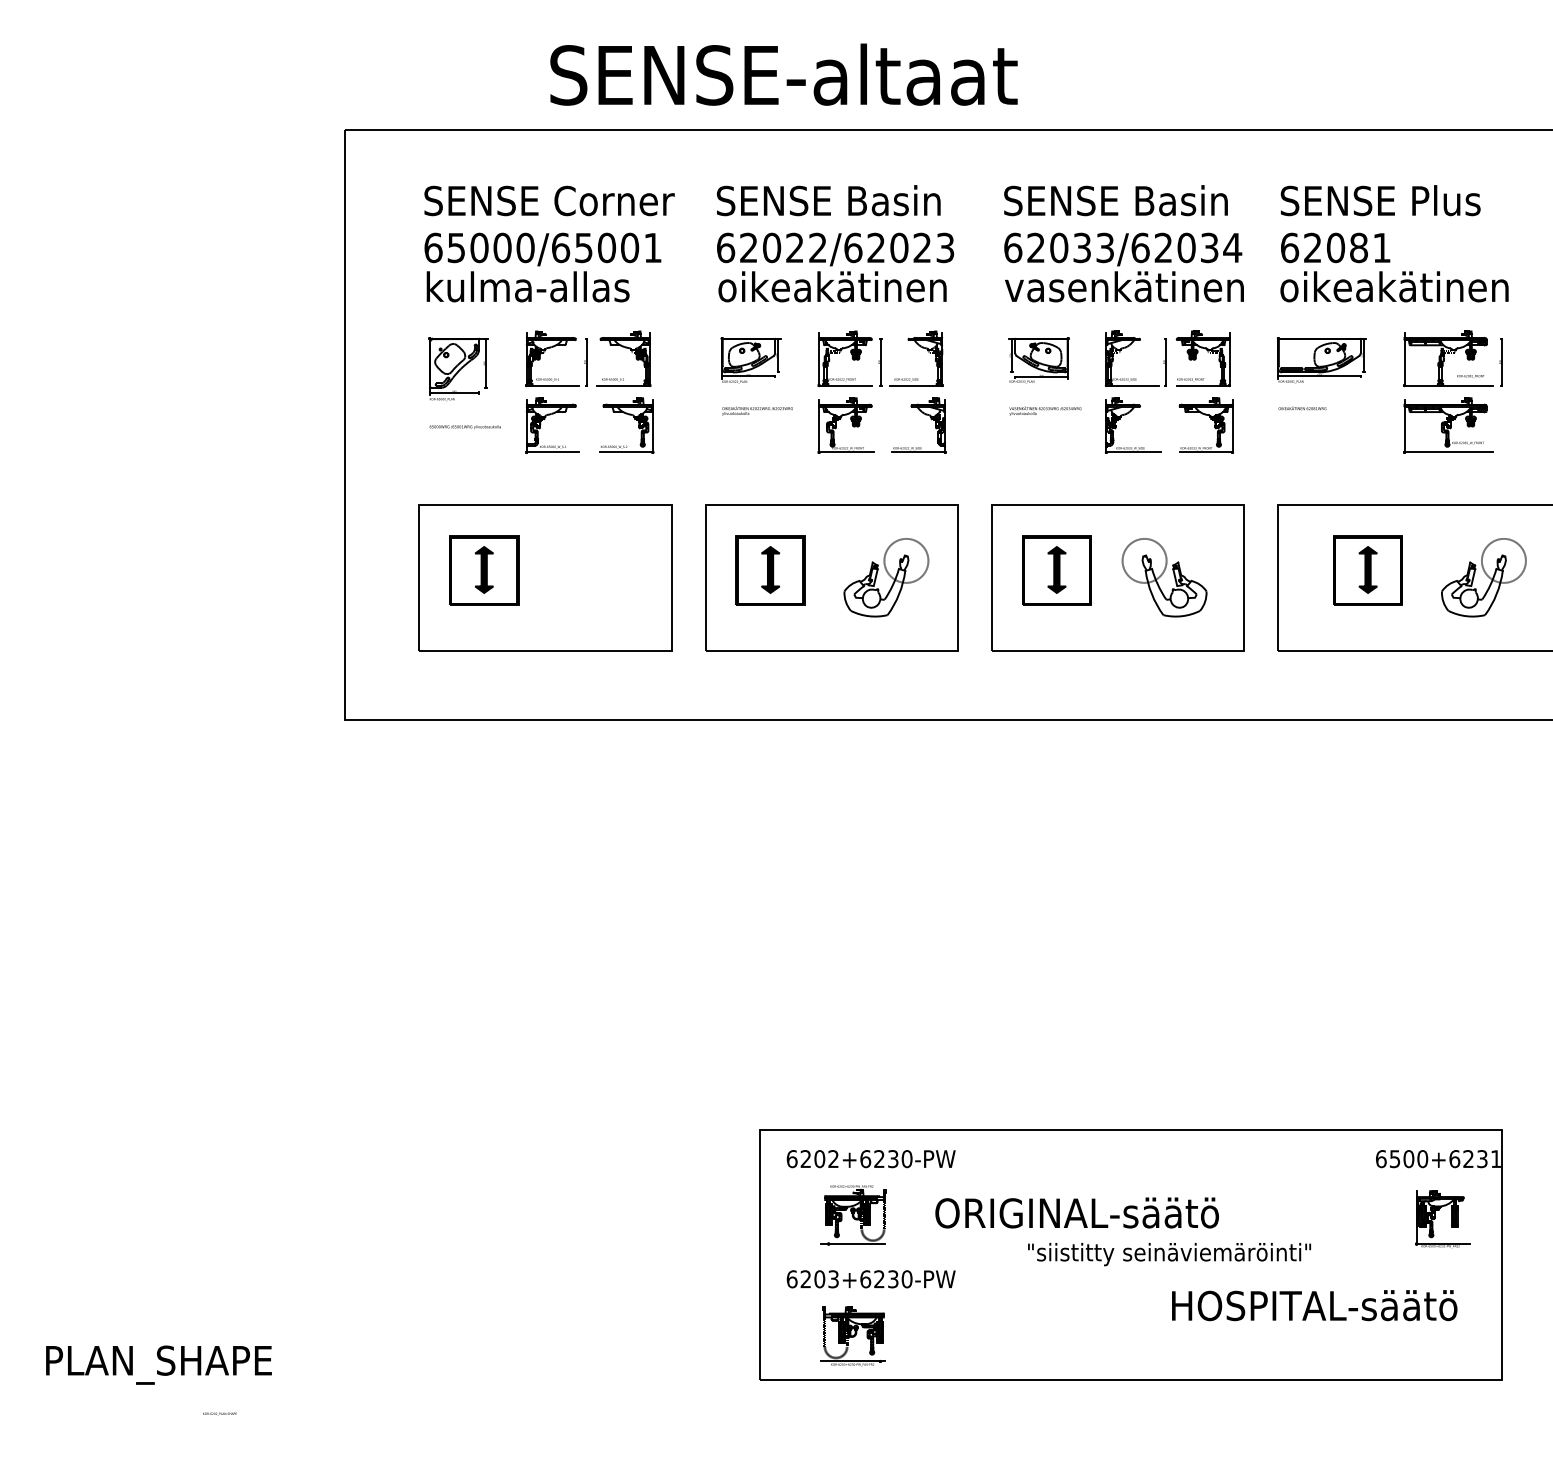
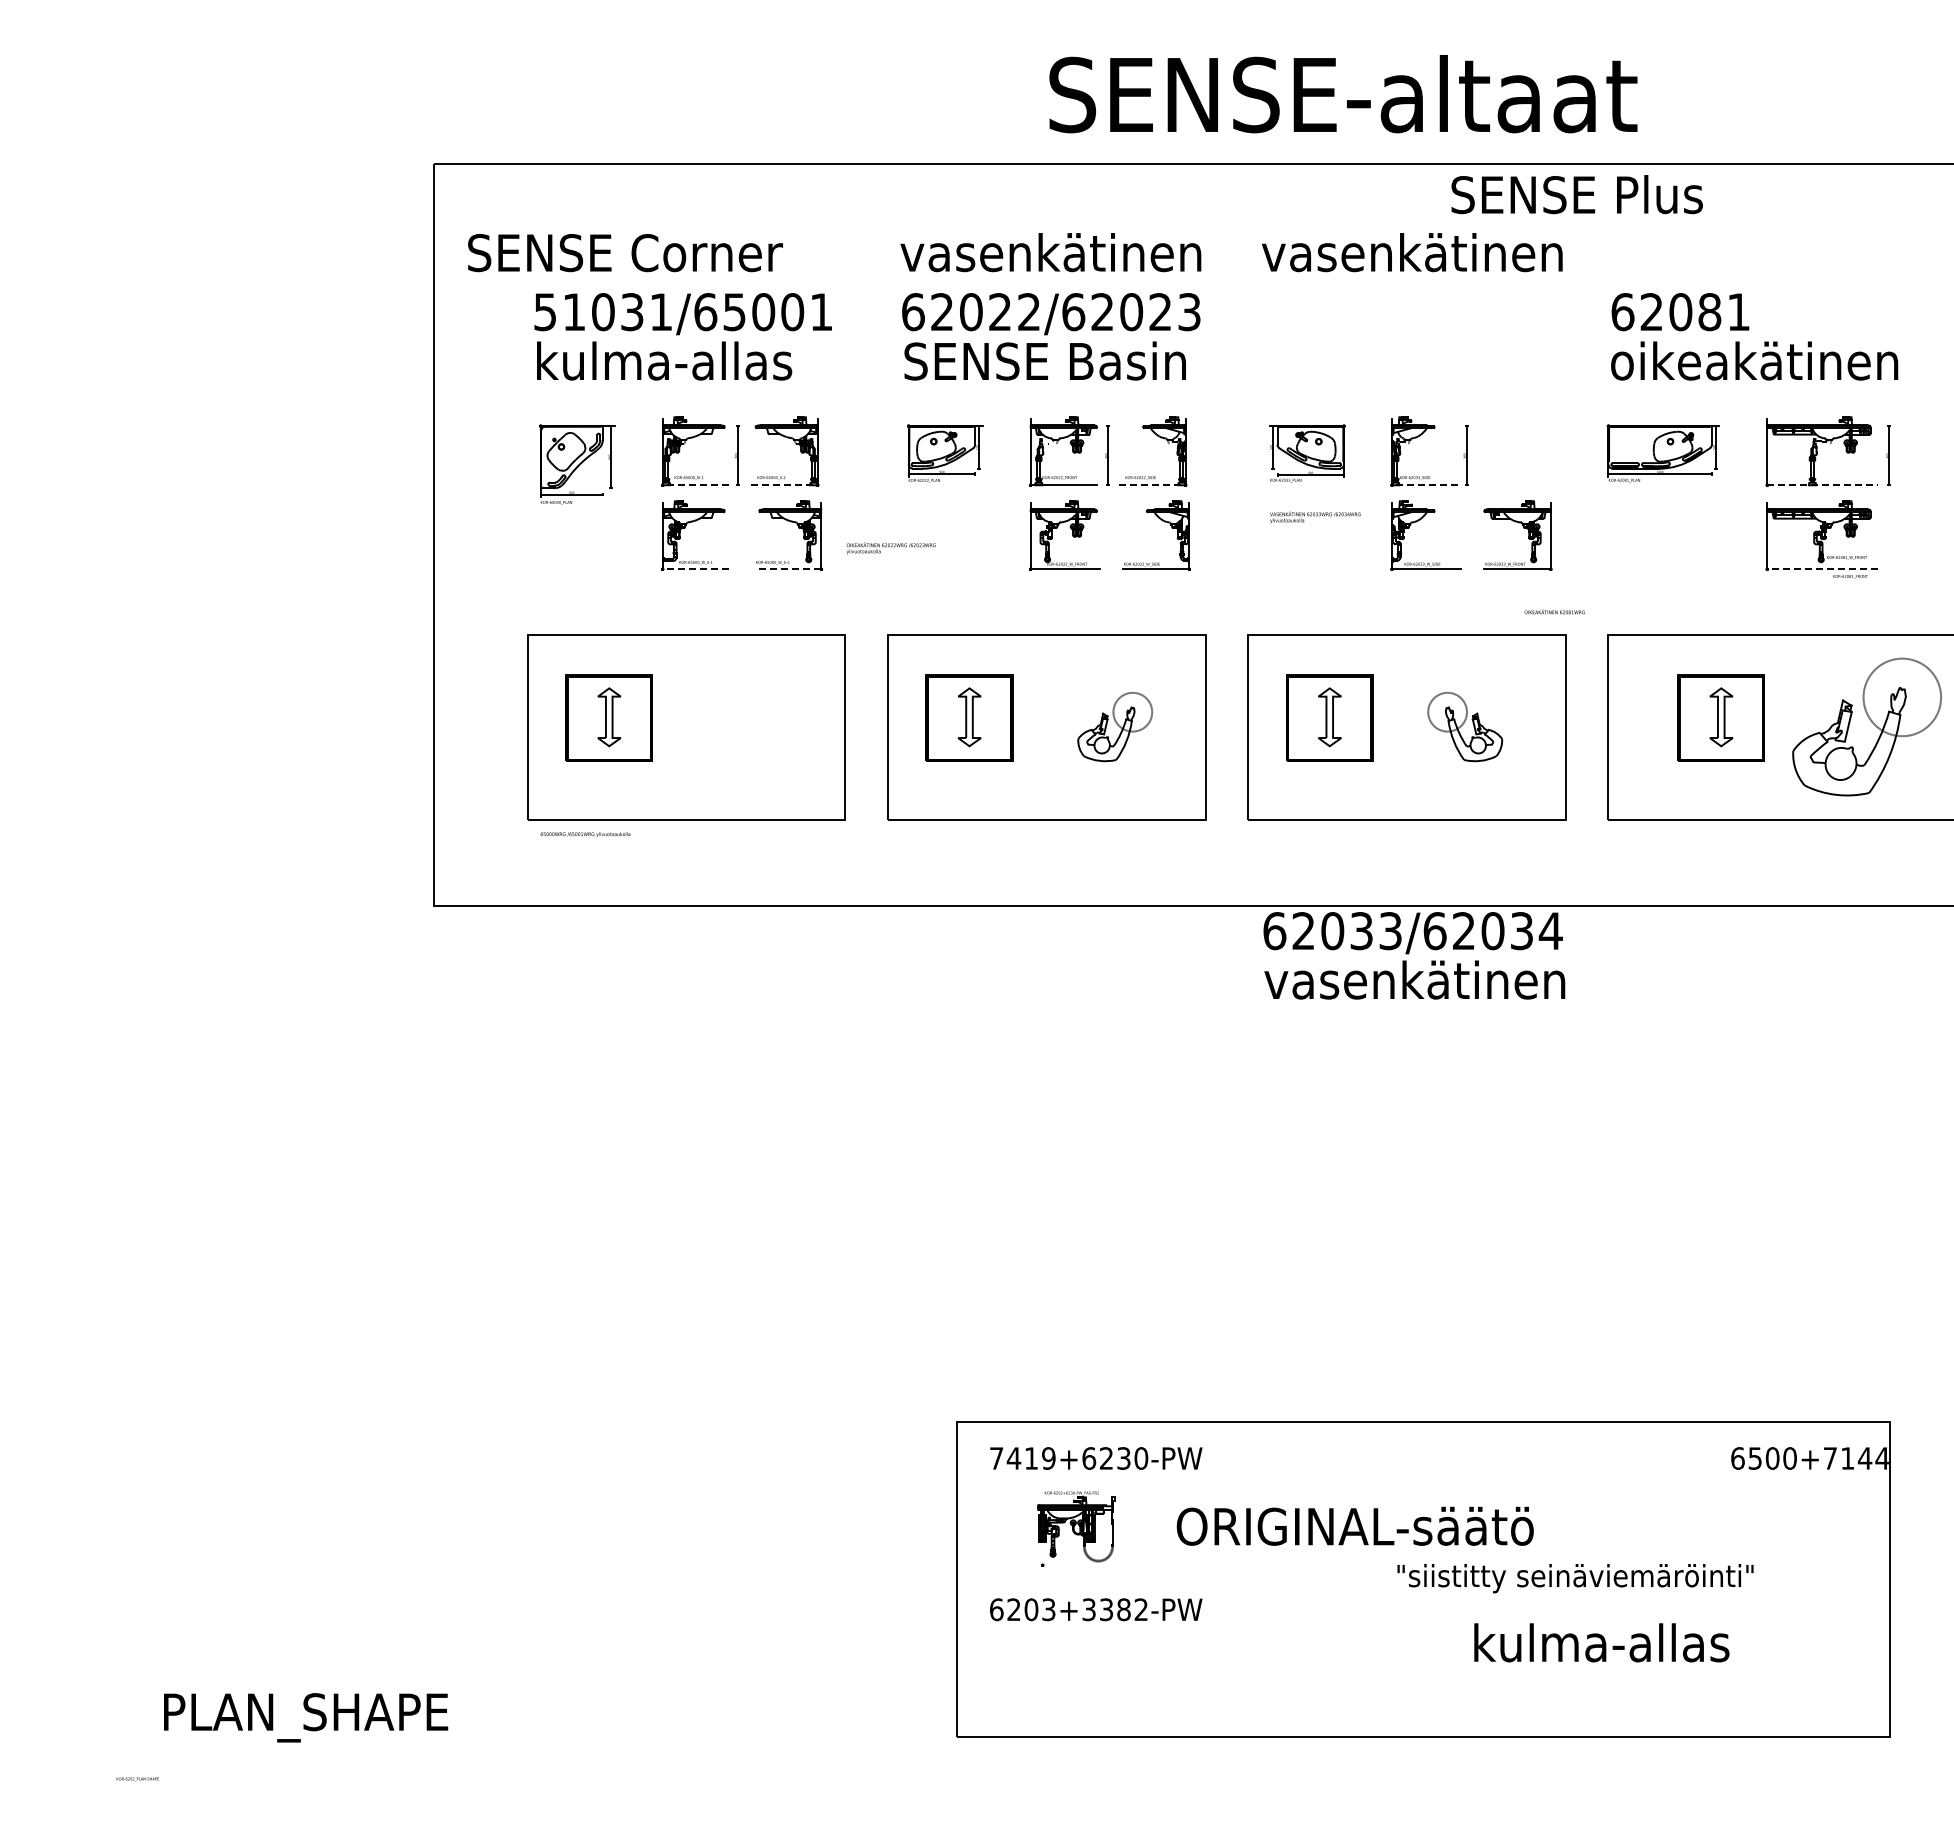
text: (784, 74) -> (1343, 94), moved
text: (834, 200) -> (1050, 252), SENSE Basin -> vasenkätinen
text: (1122, 200) -> (1412, 252), SENSE Basin -> vasenkätinen
text: (1380, 200) -> (1576, 194), moved
text: (549, 201) -> (625, 253), moved
text: (479, 248) -> (603, 312), 65000/65001 -> 51031/65001
text: (1124, 267) -> (1414, 955), moved
text: (832, 286) -> (1047, 360), oikeakätinen -> SENSE Basin
part: (1196, 358) -> (1505, 451), removed
text: (1470, 376) -> (1850, 576), moved
line: (552, 385) -> (695, 485), solid -> dashed
line: (624, 385) -> (785, 485), solid -> dashed
line: (915, 385) -> (1152, 485), solid -> dashed
line: (1132, 385) -> (1424, 485), solid -> dashed
line: (1449, 385) -> (1823, 485), solid -> dashed
text: (1302, 408) -> (1554, 611), moved
text: (757, 411) -> (890, 548), moved
text: (465, 427) -> (585, 834), moved
line: (552, 452) -> (695, 569), solid -> dashed
line: (625, 452) -> (787, 569), solid -> dashed
line: (1448, 452) -> (1822, 569), solid -> dashed
fill: (483, 570) -> (608, 717), removed
fill: (770, 570) -> (969, 717), removed
fill: (1056, 570) -> (1329, 717), removed
fill: (1367, 570) -> (1720, 717), removed
part: (885, 577) -> (1114, 726), size x0.7
part: (1163, 577) -> (1464, 726), size x0.7
part: (1483, 577) -> (1866, 726), size x1.4
text: (812, 1159) -> (1022, 1458), 6202+6230-PW -> 7419+6230-PW
text: (1474, 1159) -> (1855, 1458), 6500+6231 -> 6500+7144
part: (1435, 1218) -> (1806, 1533), removed
line: (853, 1244) -> (1073, 1565), removed
text: (1169, 1254) -> (1575, 1578), moved
text: (886, 1279) -> (1115, 1609), 6203+6230-PW -> 6203+3382-PW
text: (1314, 1305) -> (1653, 1642), HOSPITAL-säätö -> kulma-allas
part: (853, 1336) -> (1073, 1681), removed
text: (159, 1364) -> (306, 1717), moved
text: (219, 1414) -> (137, 1779), moved

